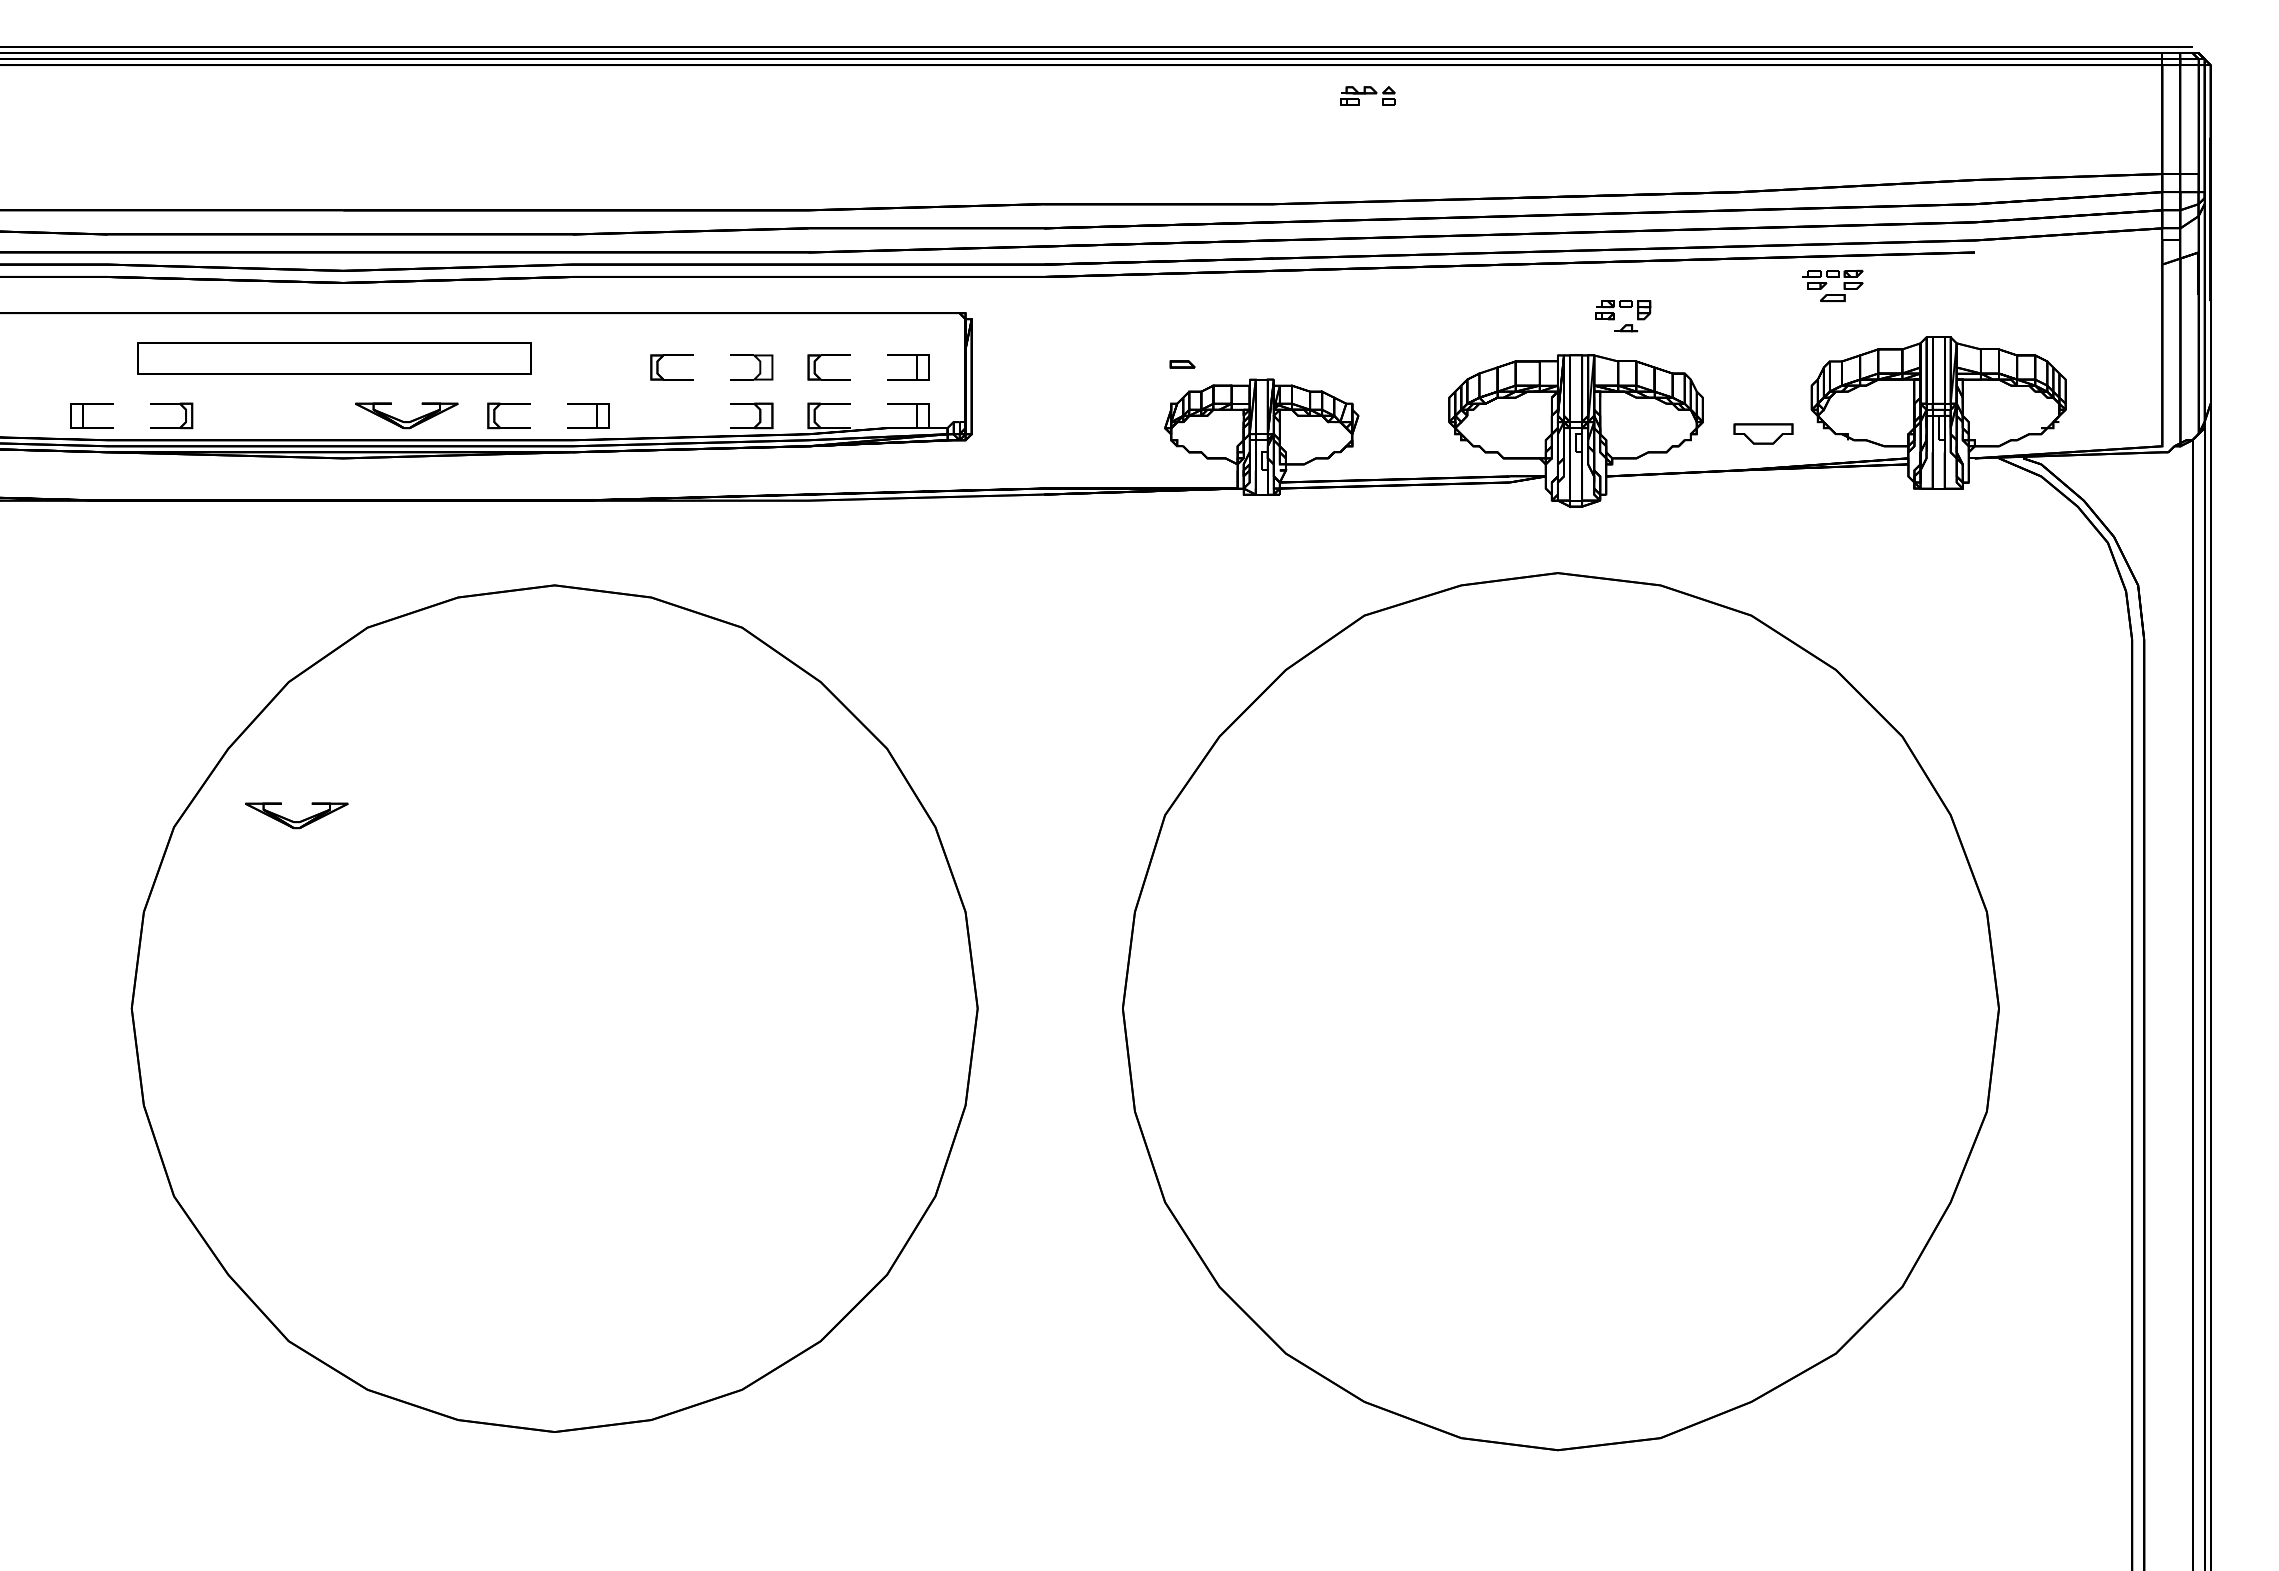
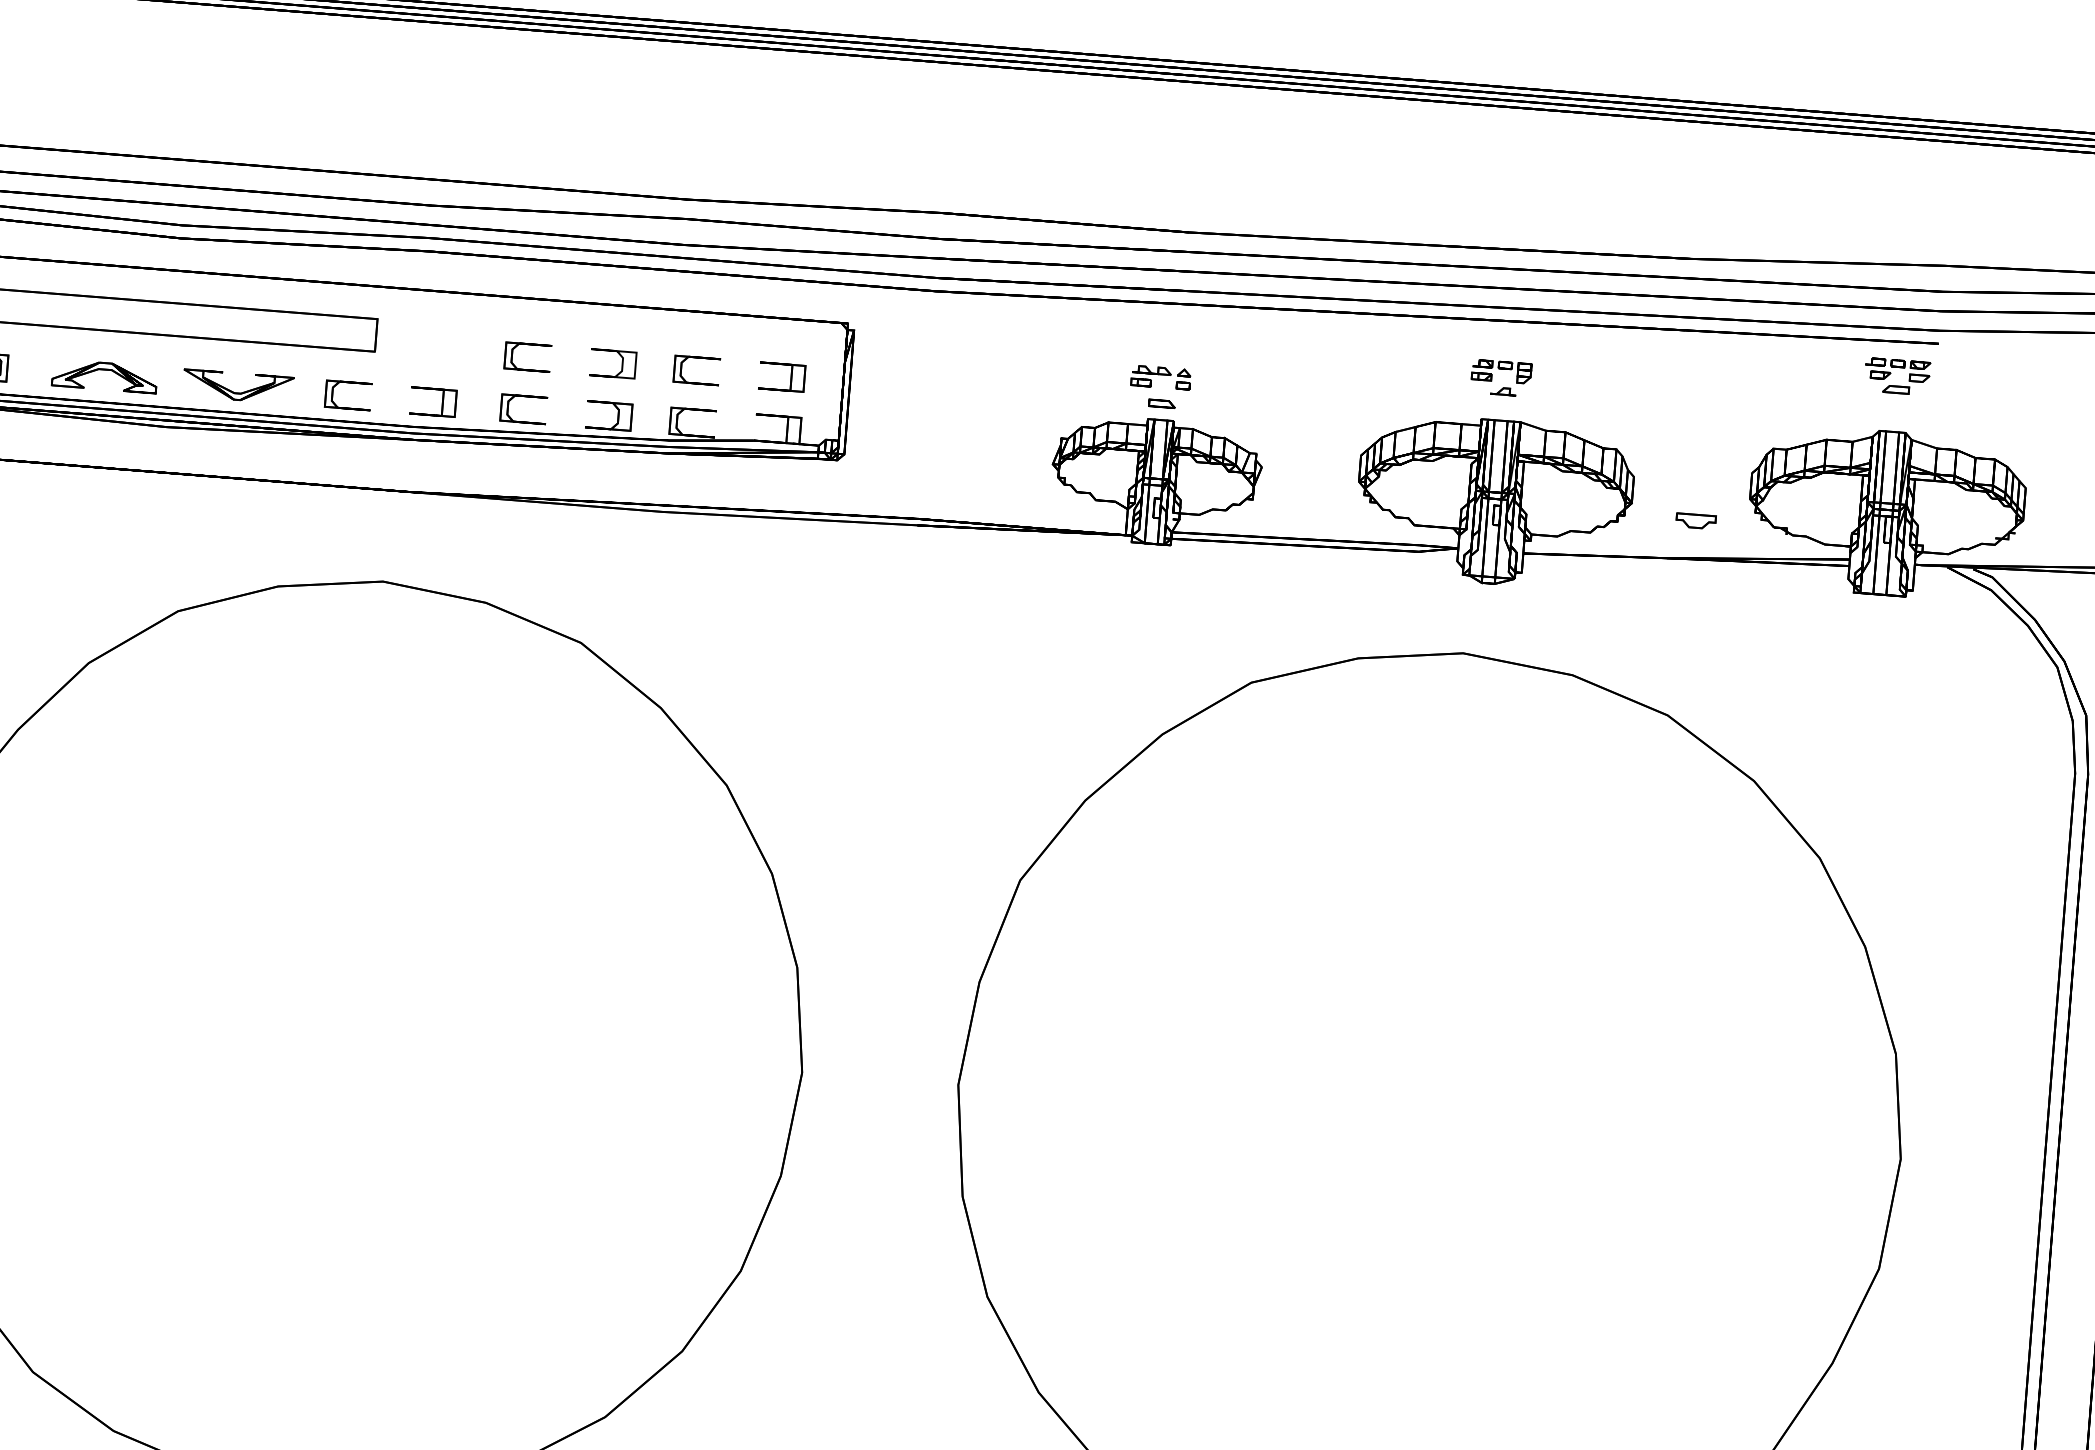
part: (1367, 95) -> (1160, 376), moved
part: (1832, 285) -> (1896, 376), moved
part: (1625, 324) -> (1503, 387), moved
part: (1182, 364) -> (1161, 403), moved
part: (671, 404) -> (523, 396), added
part: (282, 415) -> (104, 375), added
part: (1763, 434) -> (1696, 521), size x0.62
part: (296, 815) -> (85, 807), removed

